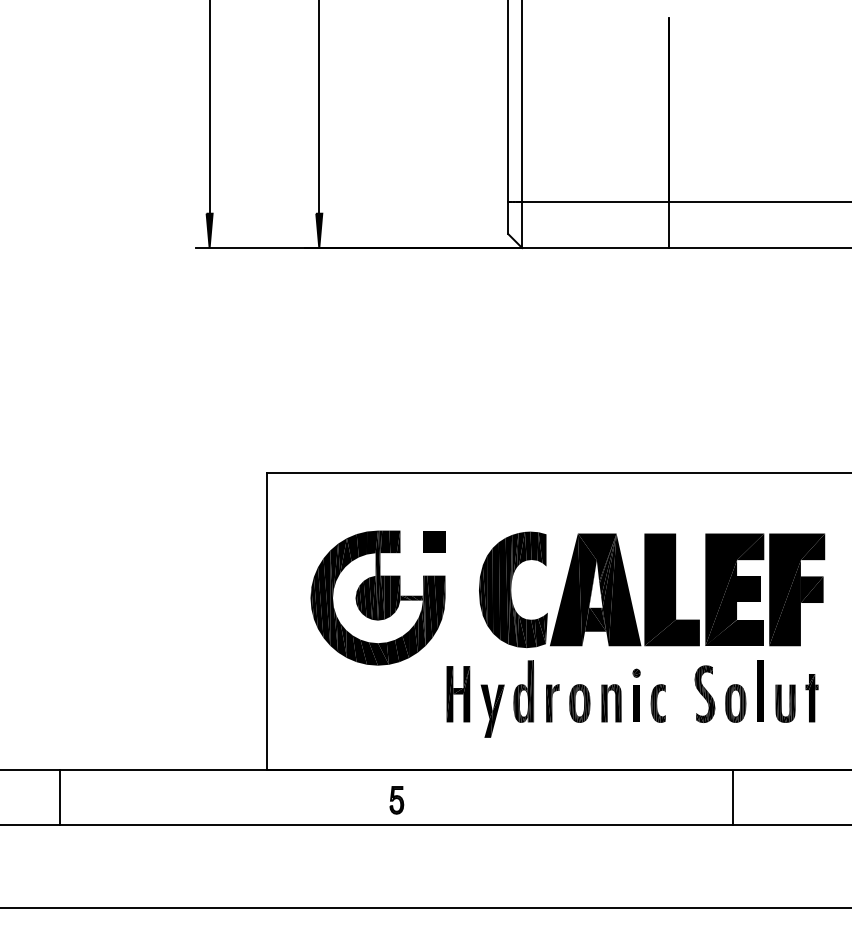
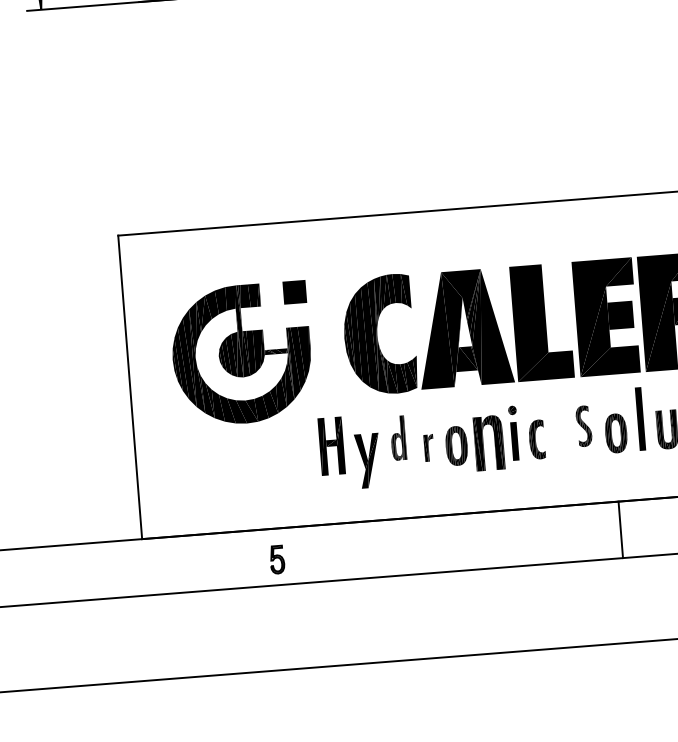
part: (523, 691) -> (398, 438), size x0.7
part: (704, 693) -> (583, 425), size x0.7
part: (552, 703) -> (428, 448), size x0.7
part: (611, 703) -> (489, 443), size x1.4

